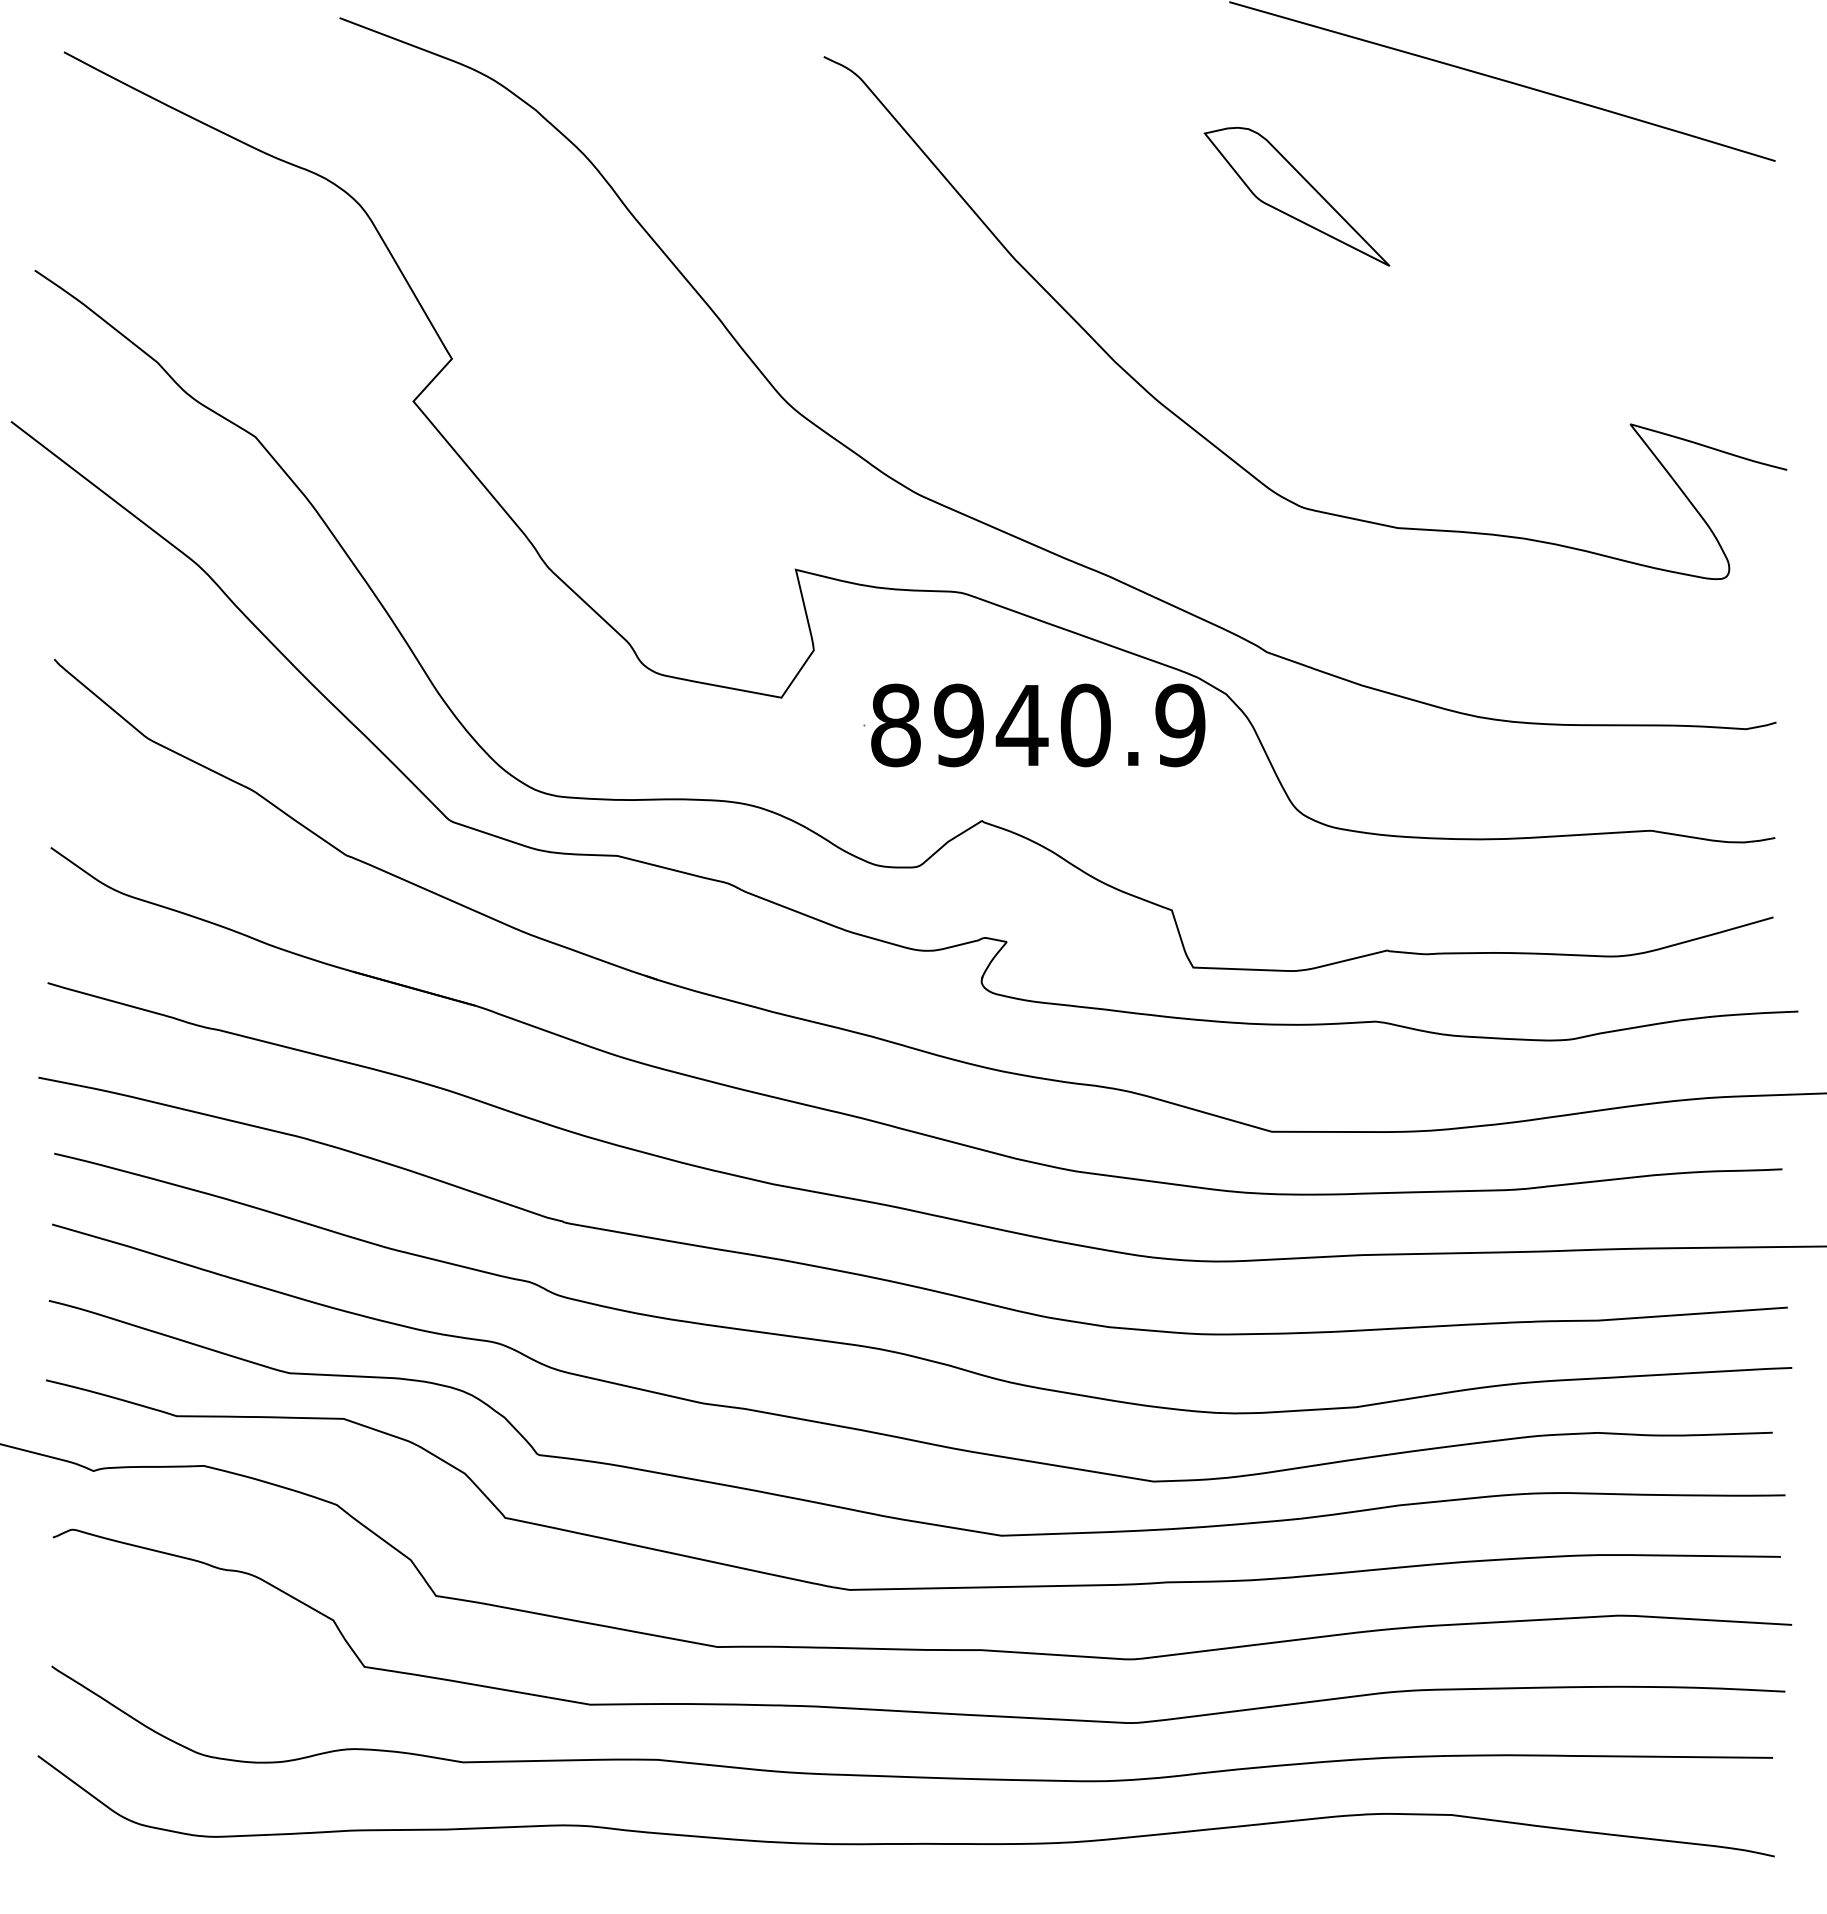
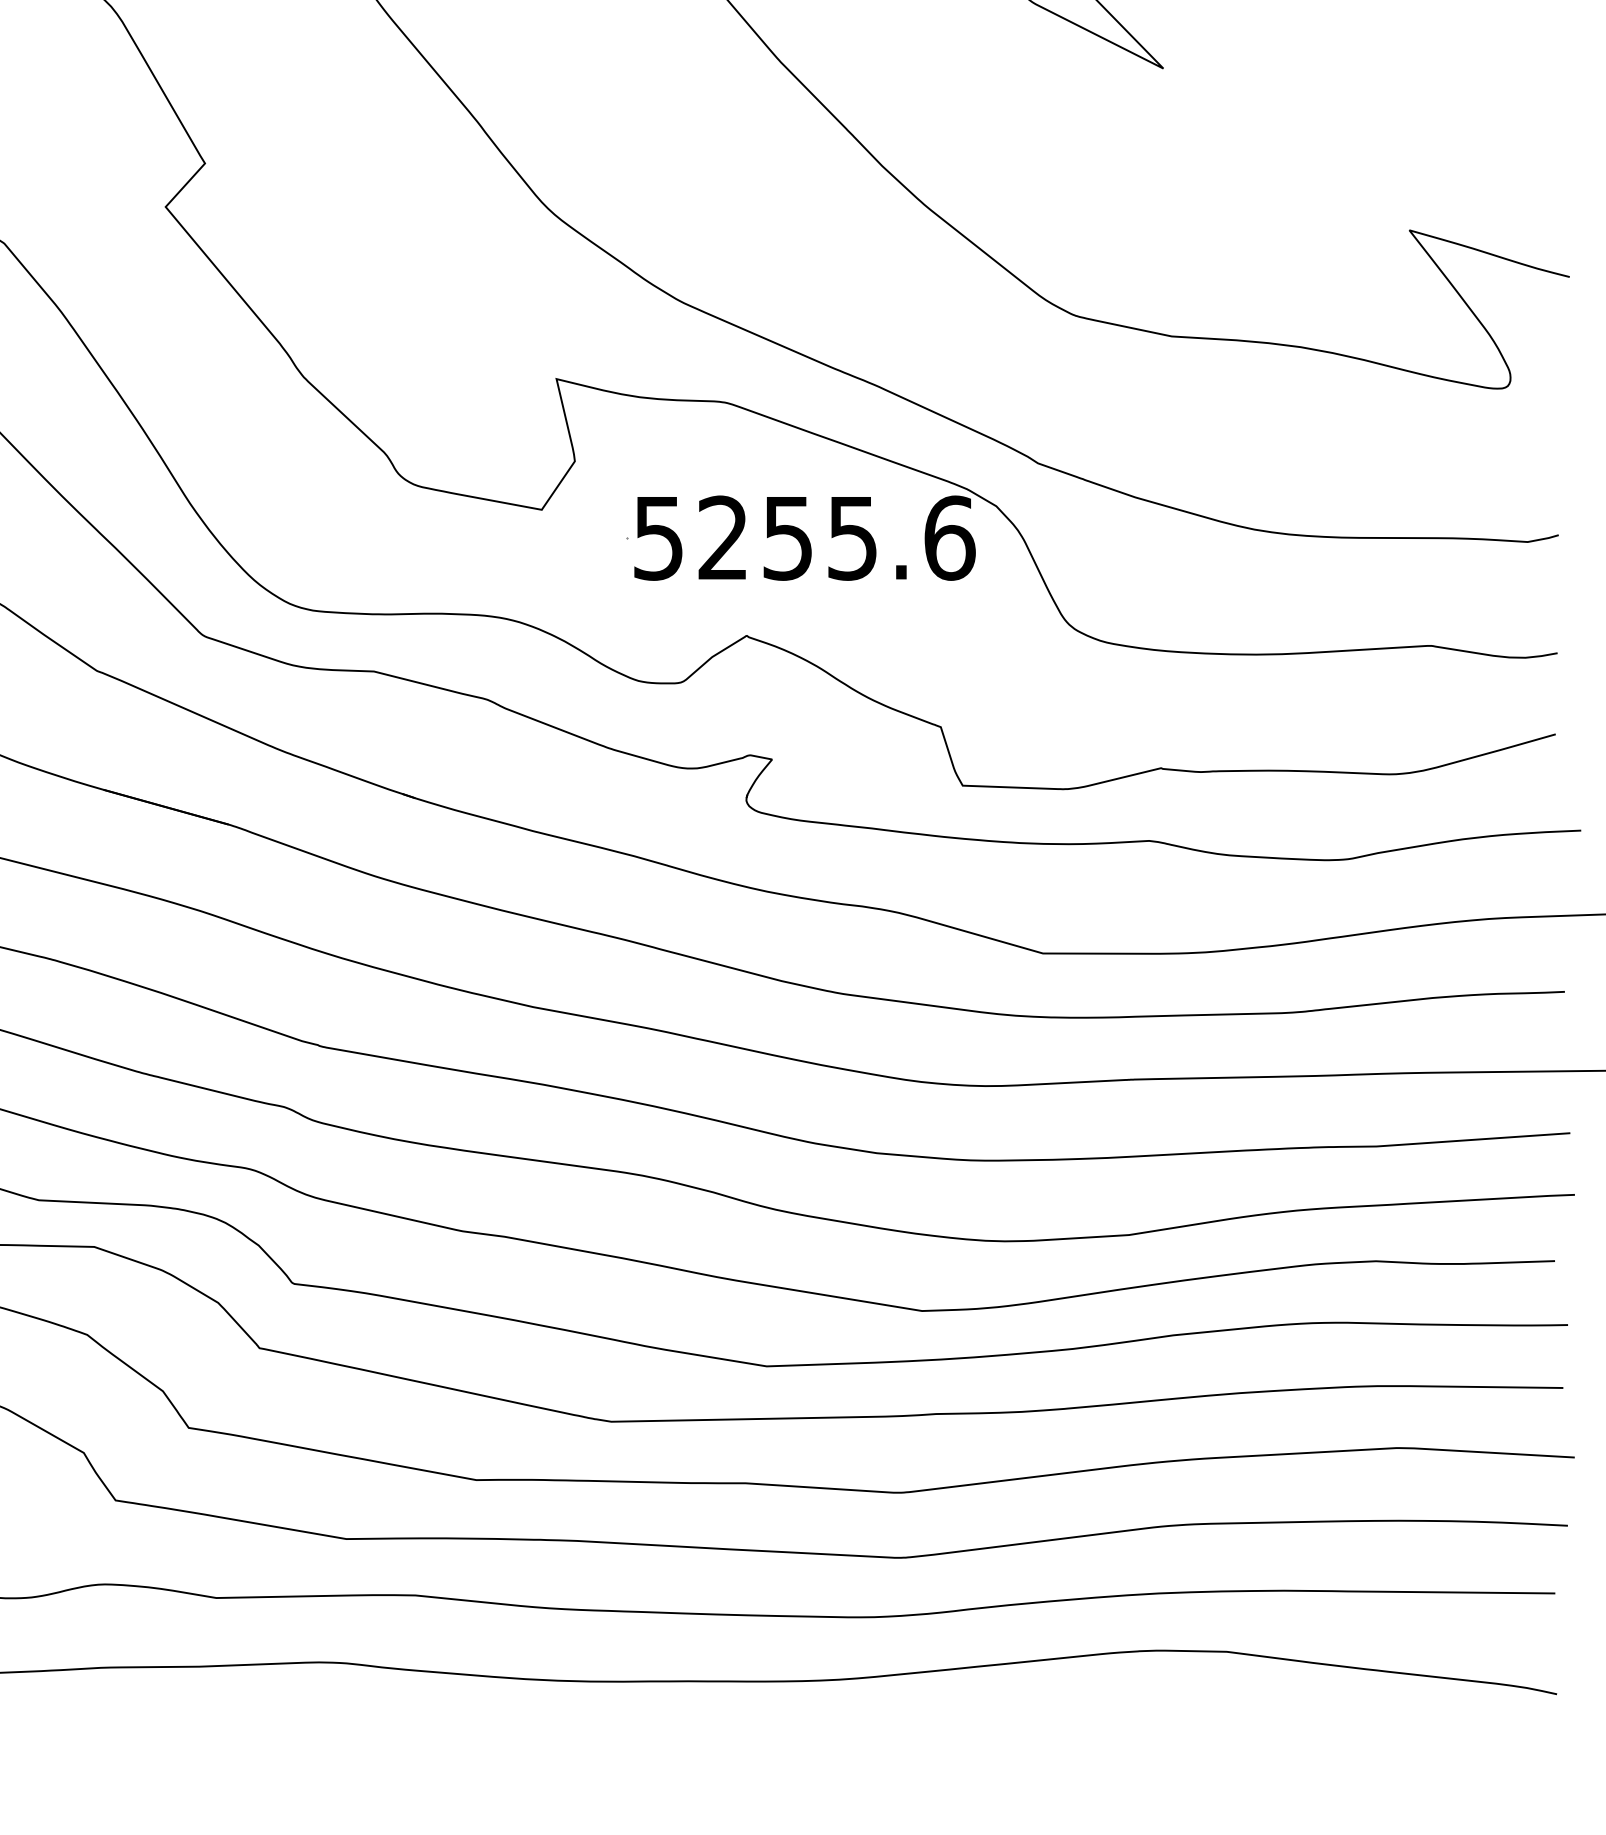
text: (1038, 725) -> (804, 538), 8940.9 -> 5255.6

